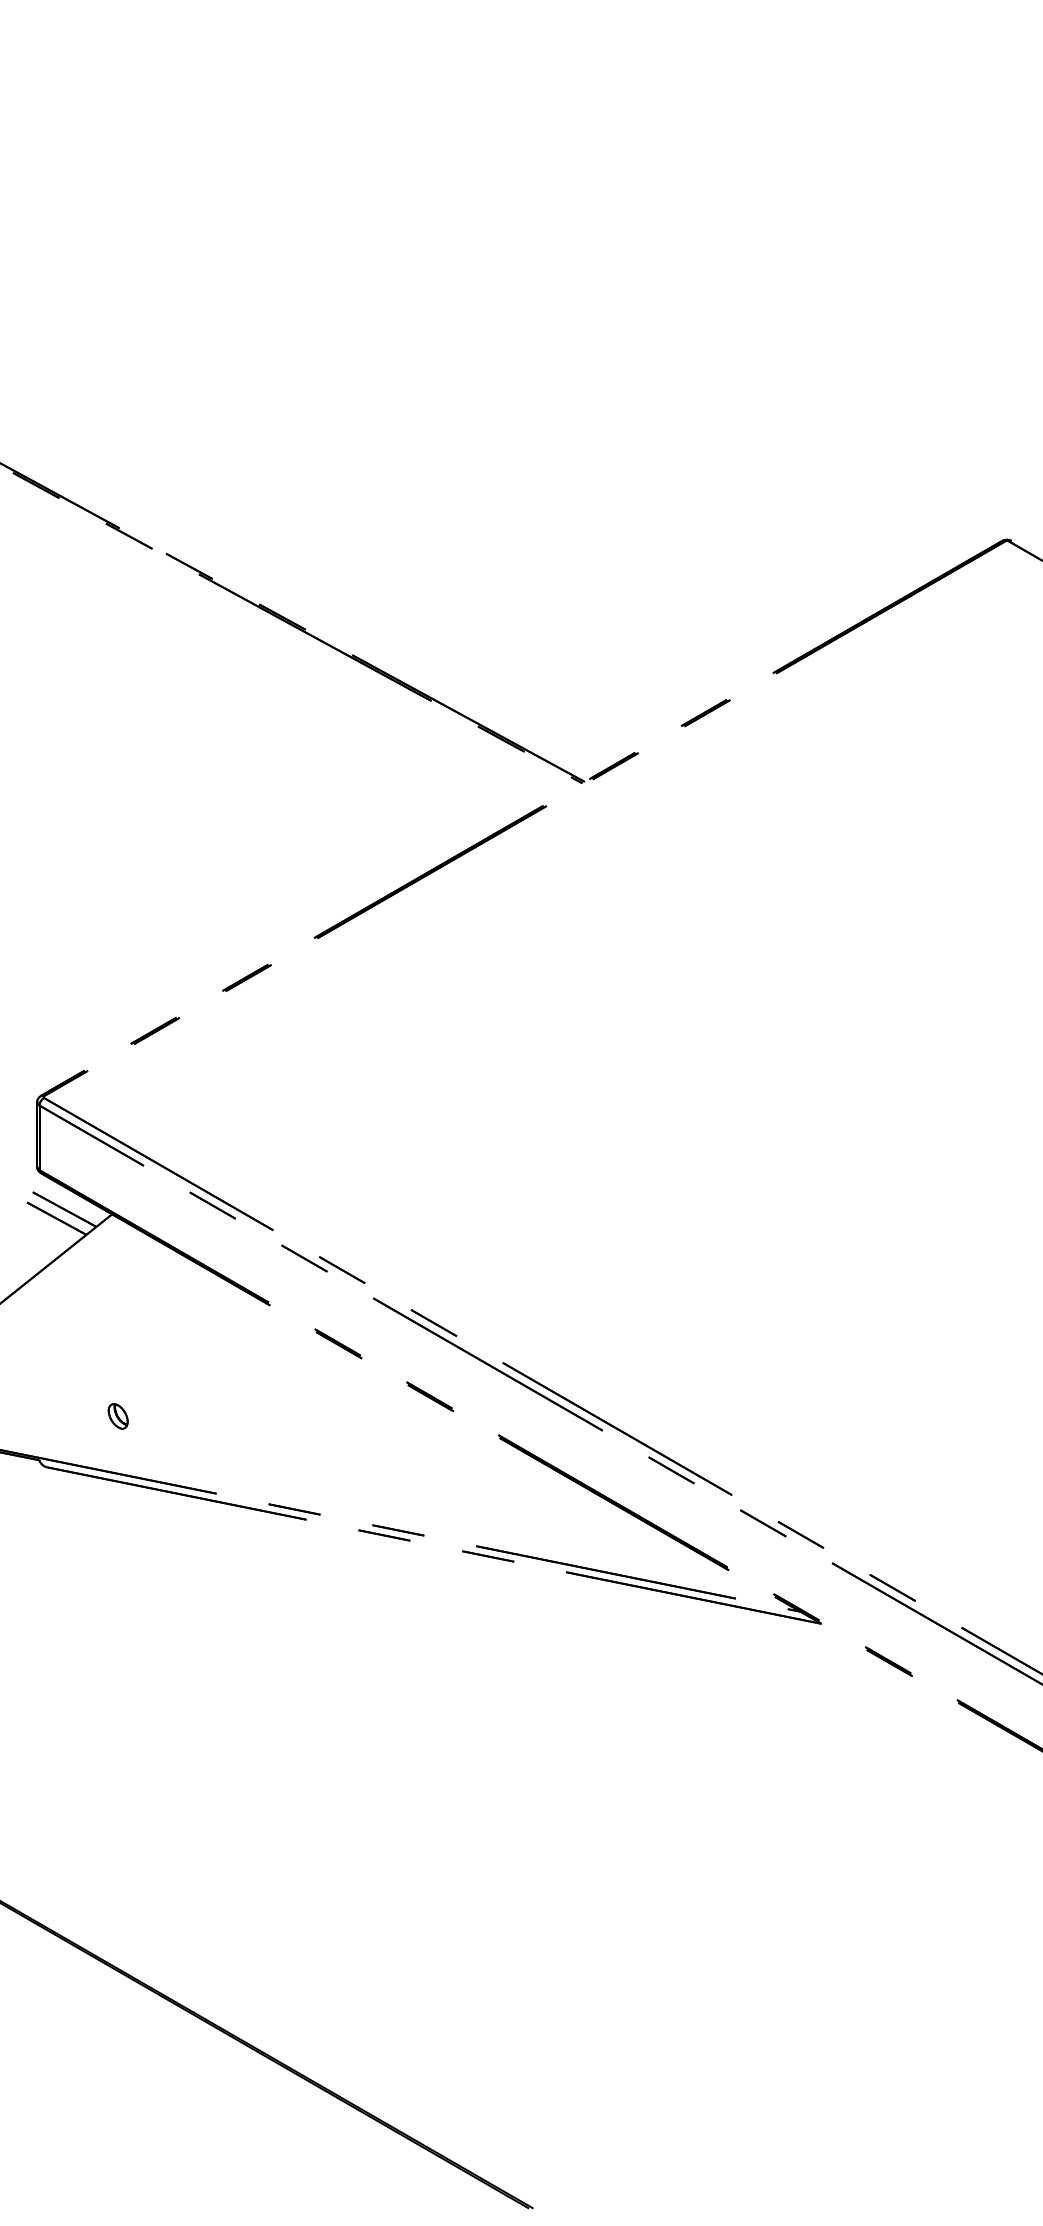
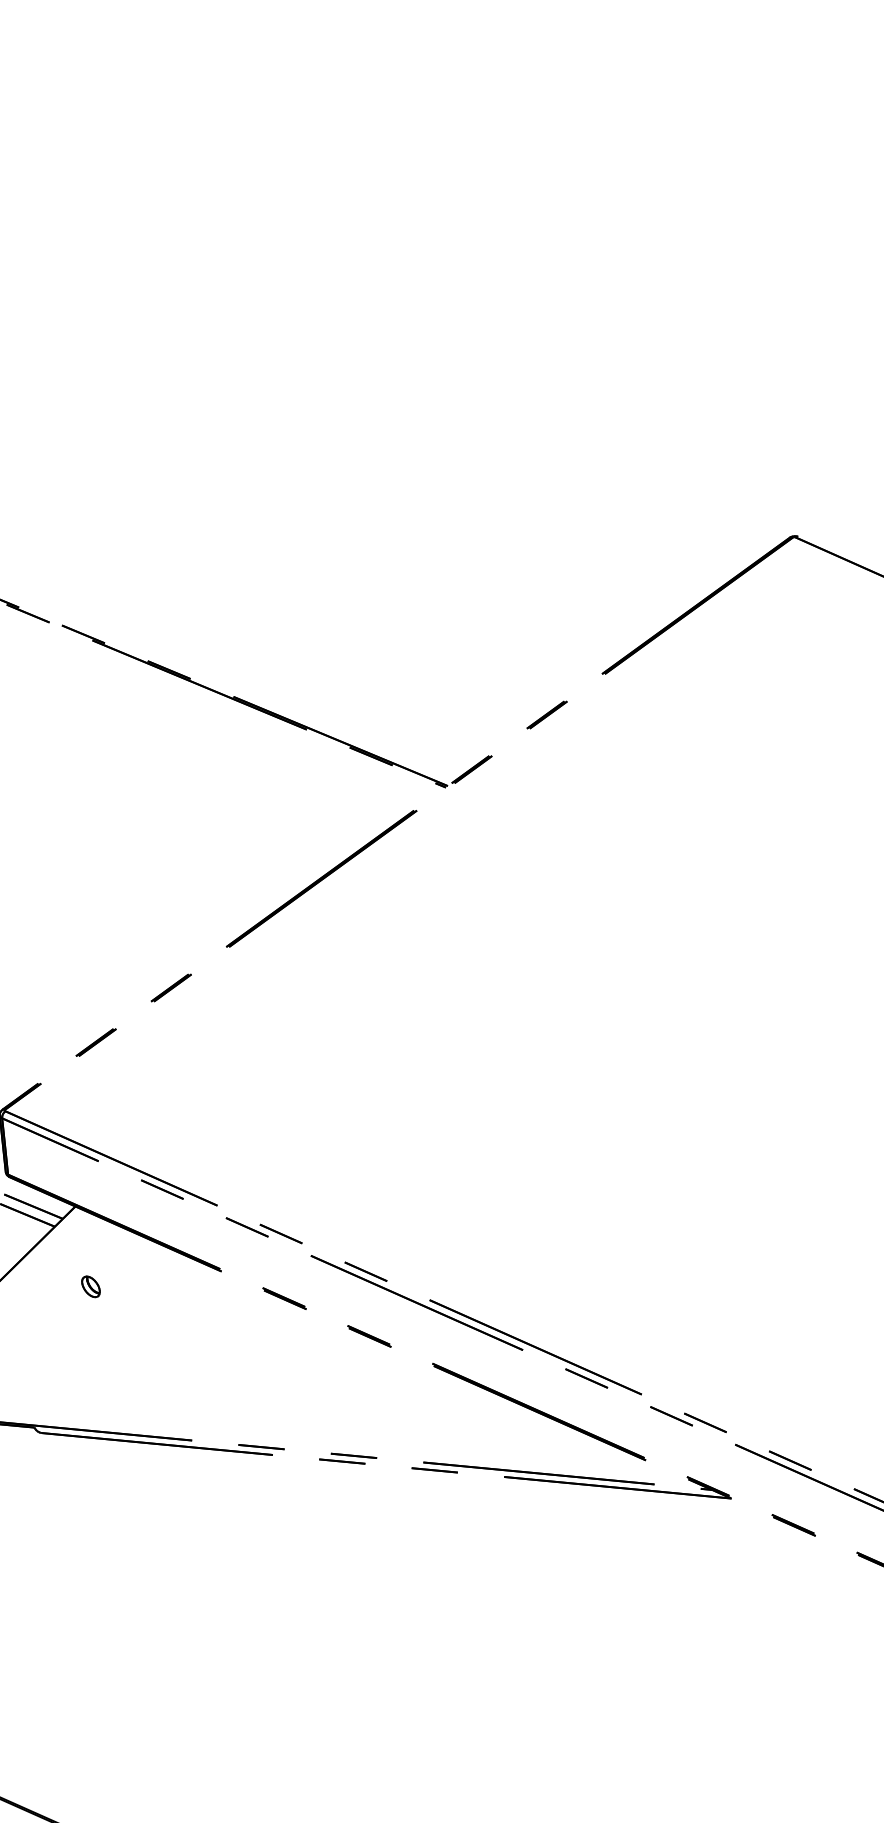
part: (117, 1416) -> (90, 1287), moved

